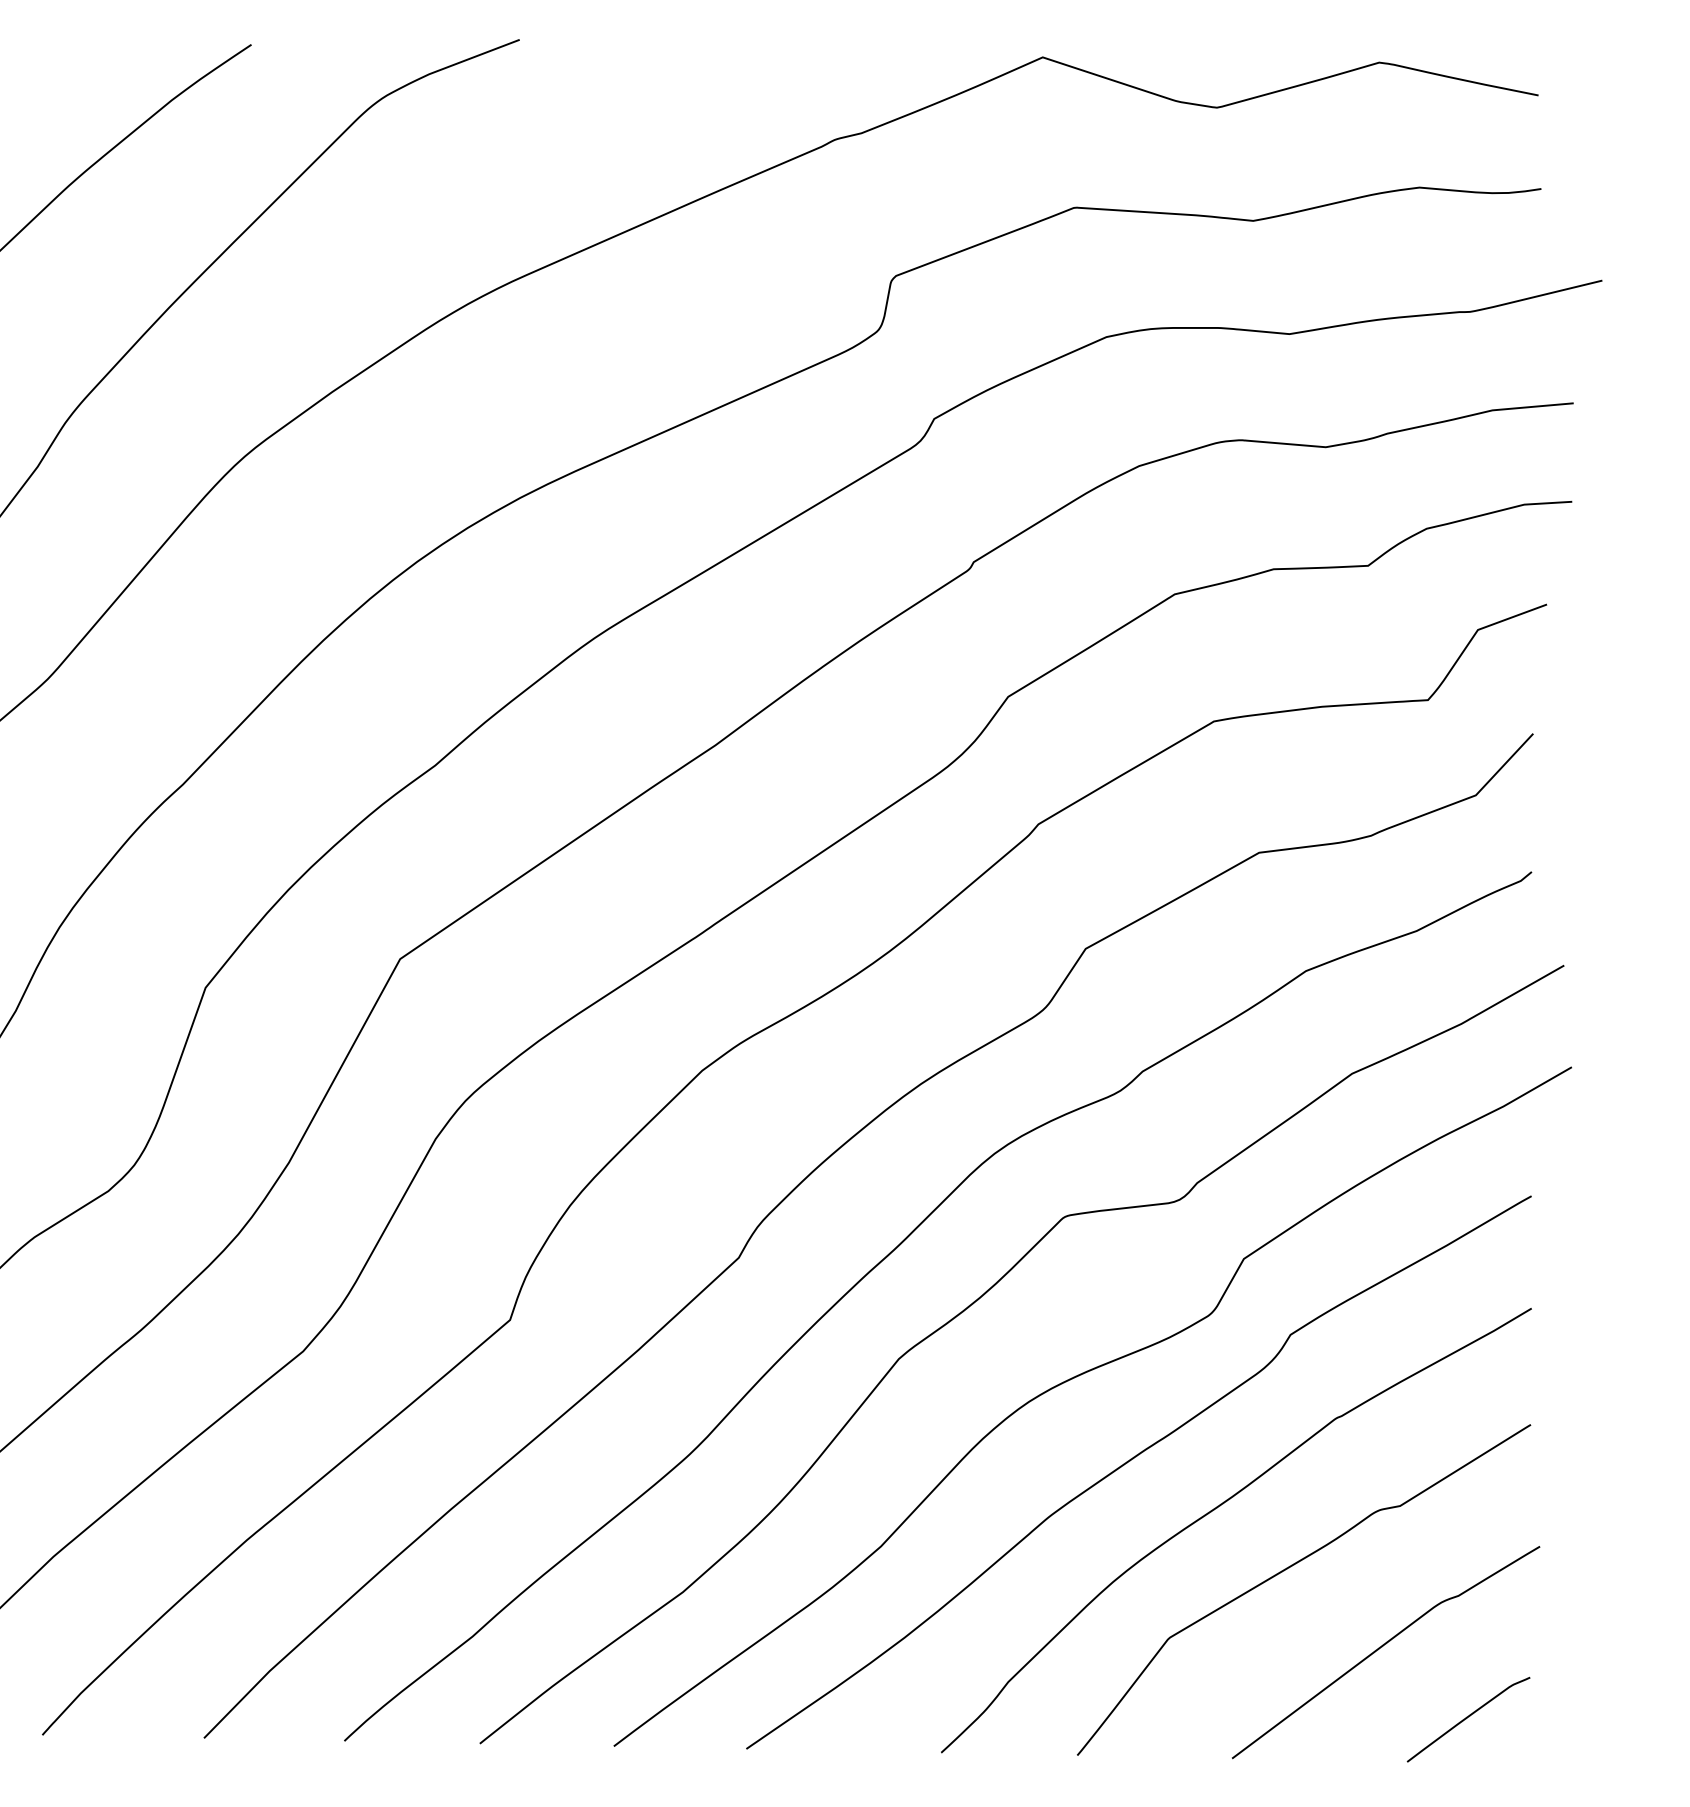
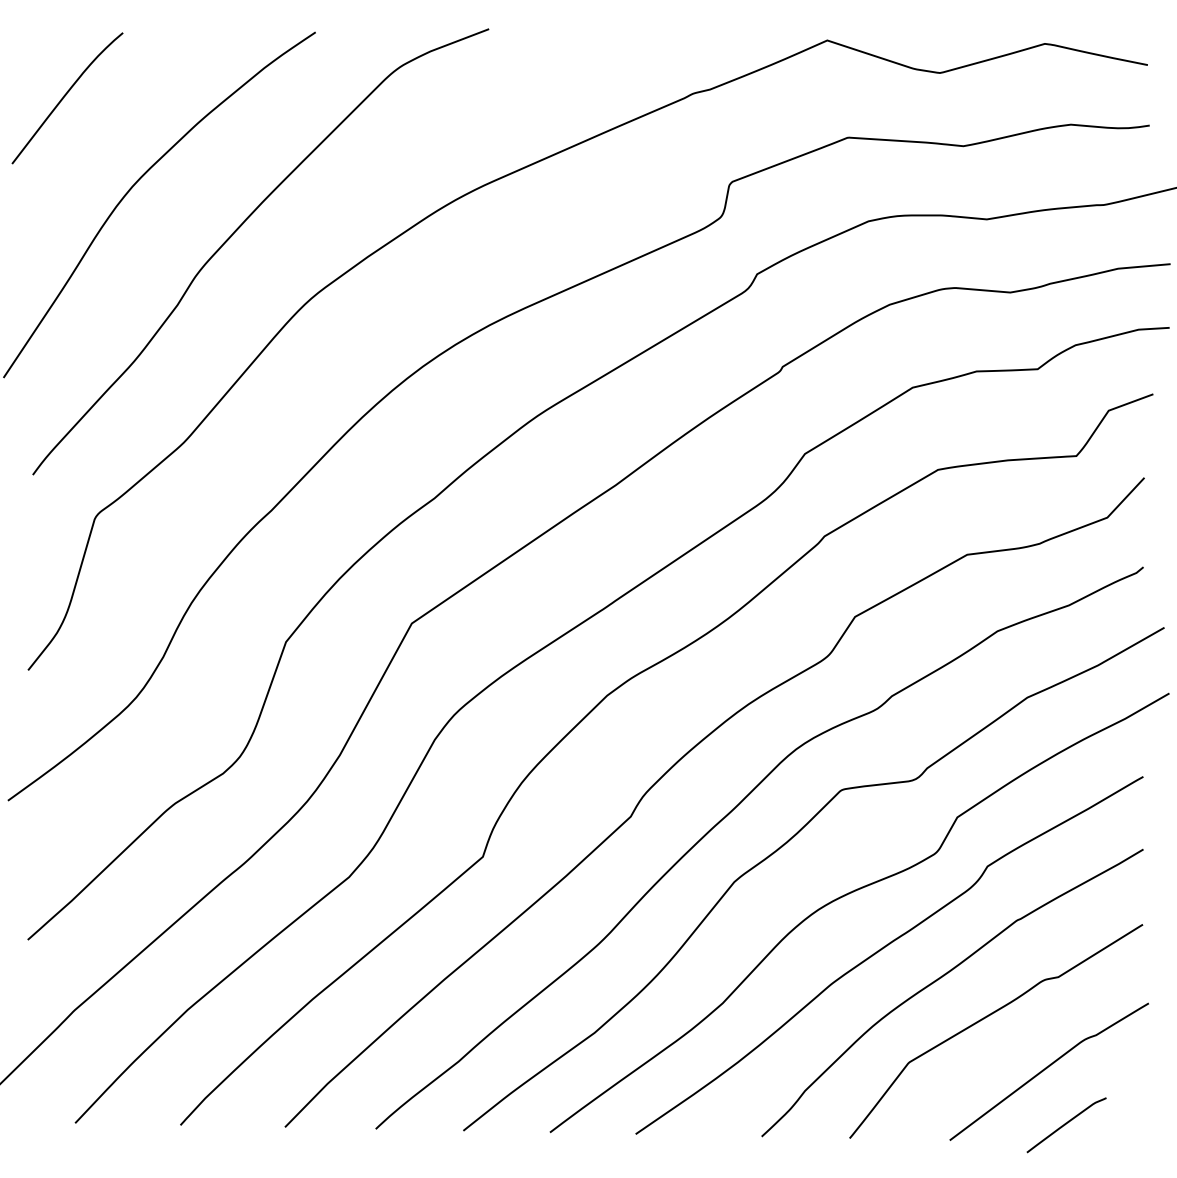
curve: (1468, 1718) -> (1066, 1124), moved

